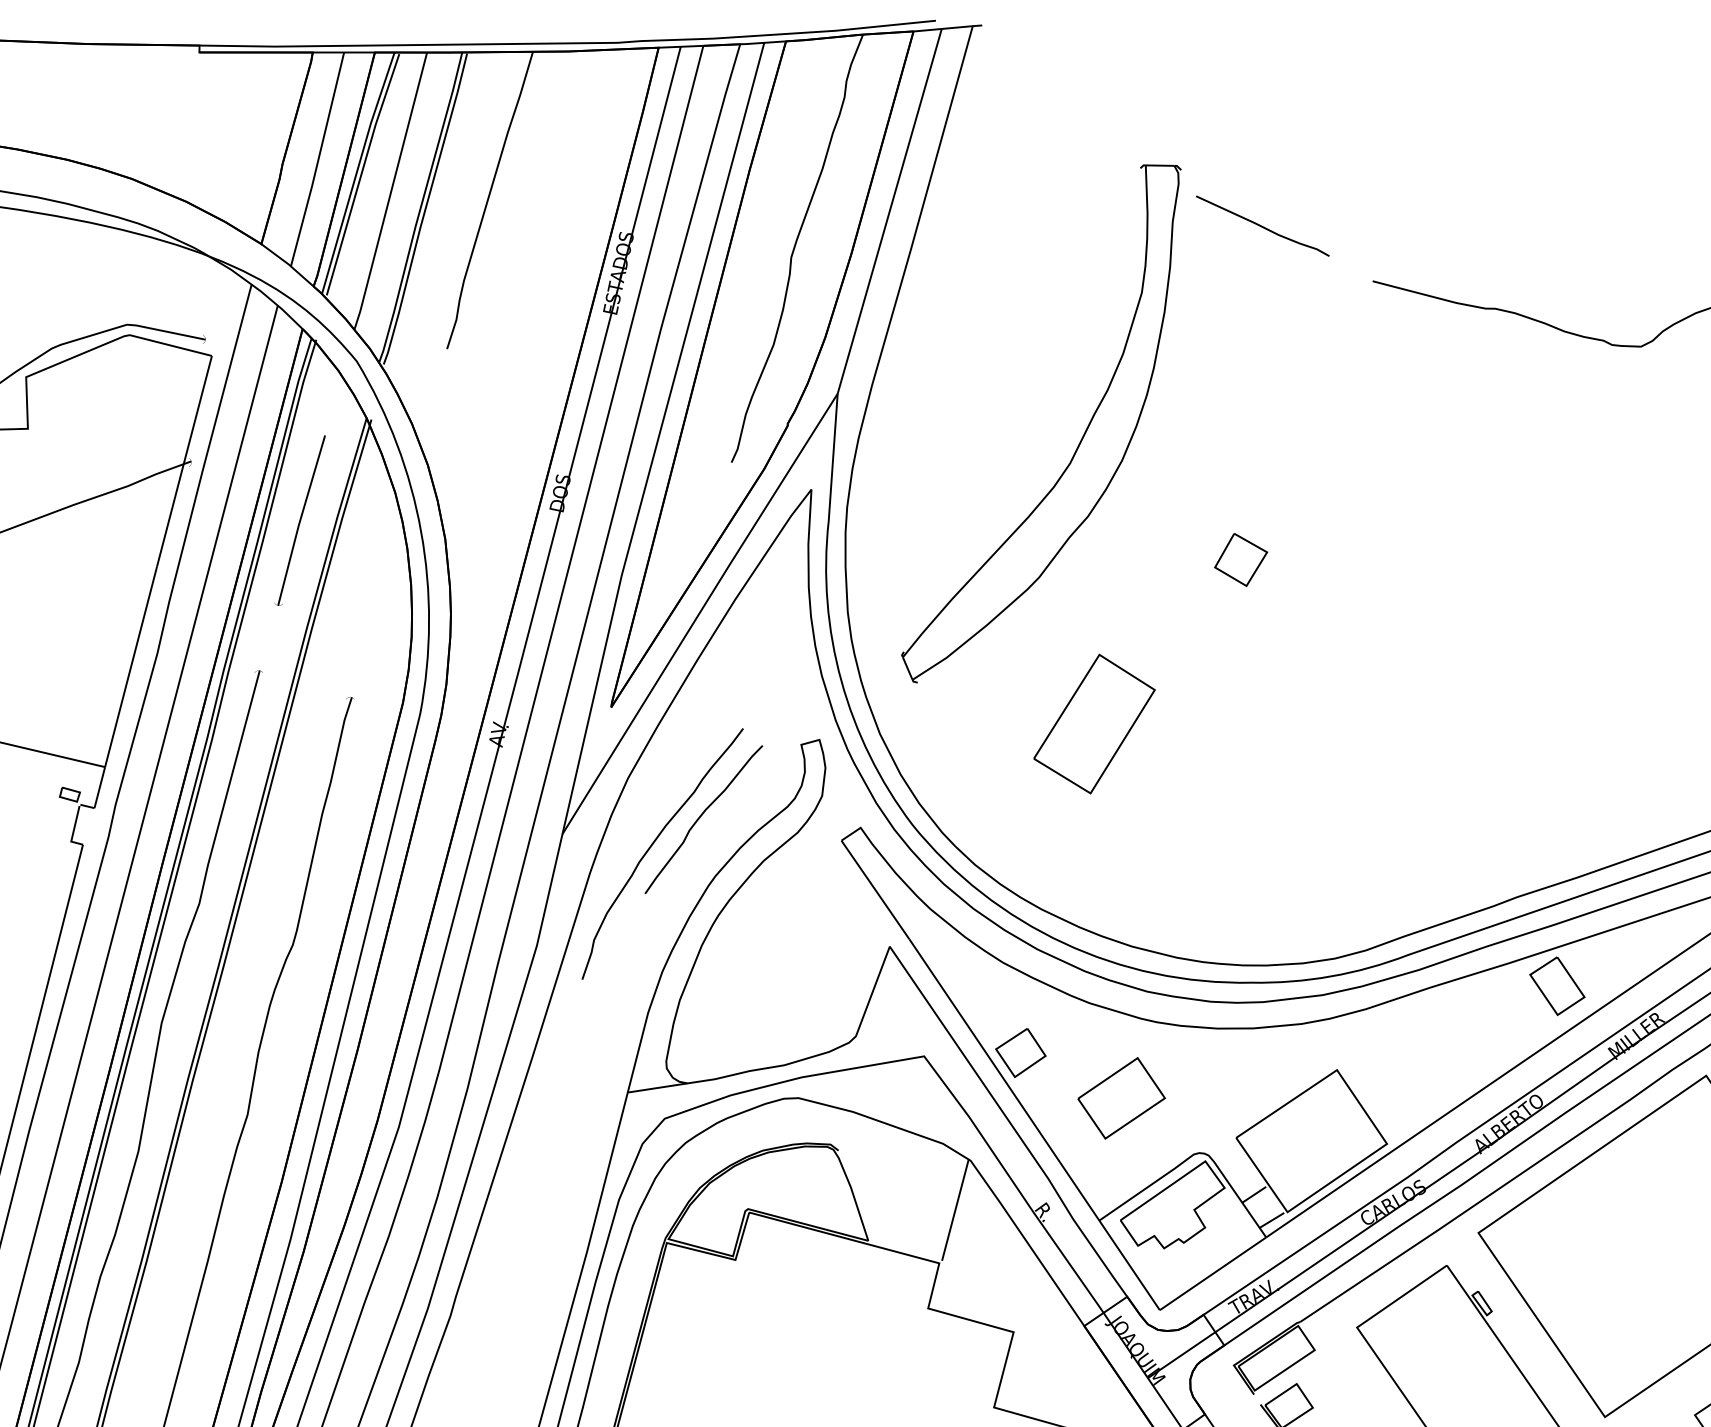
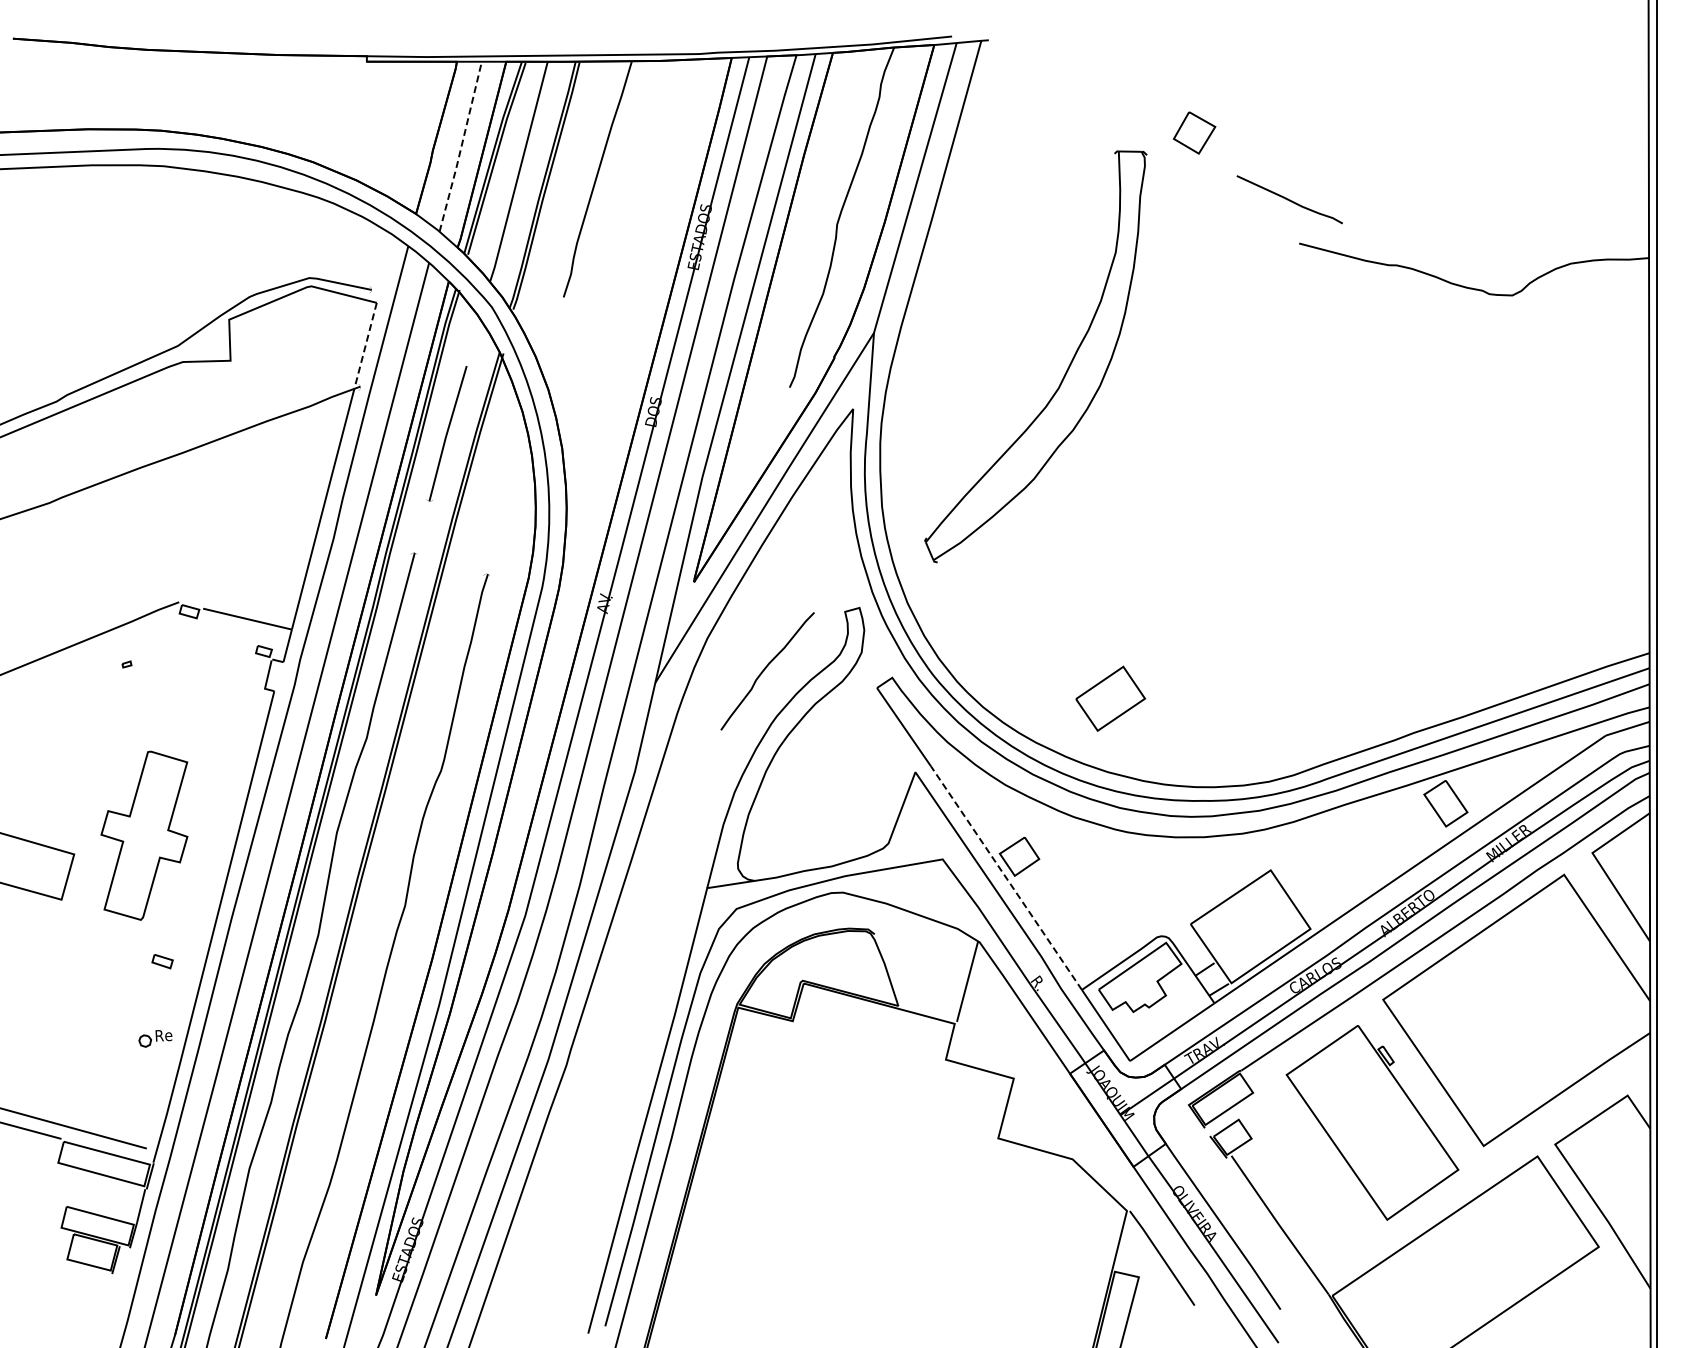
line: (318, 160) -> (461, 147), solid -> dashed
curve: (1262, 225) -> (1289, 199), moved
line: (197, 410) -> (365, 346), solid -> dashed
part: (1241, 559) -> (1194, 132), moved
part: (1093, 724) -> (1077, 595), removed
curve: (652, 847) -> (726, 693), removed
line: (1004, 1080) -> (1006, 878), solid -> dashed
part: (1121, 1097) -> (1110, 698), moved

